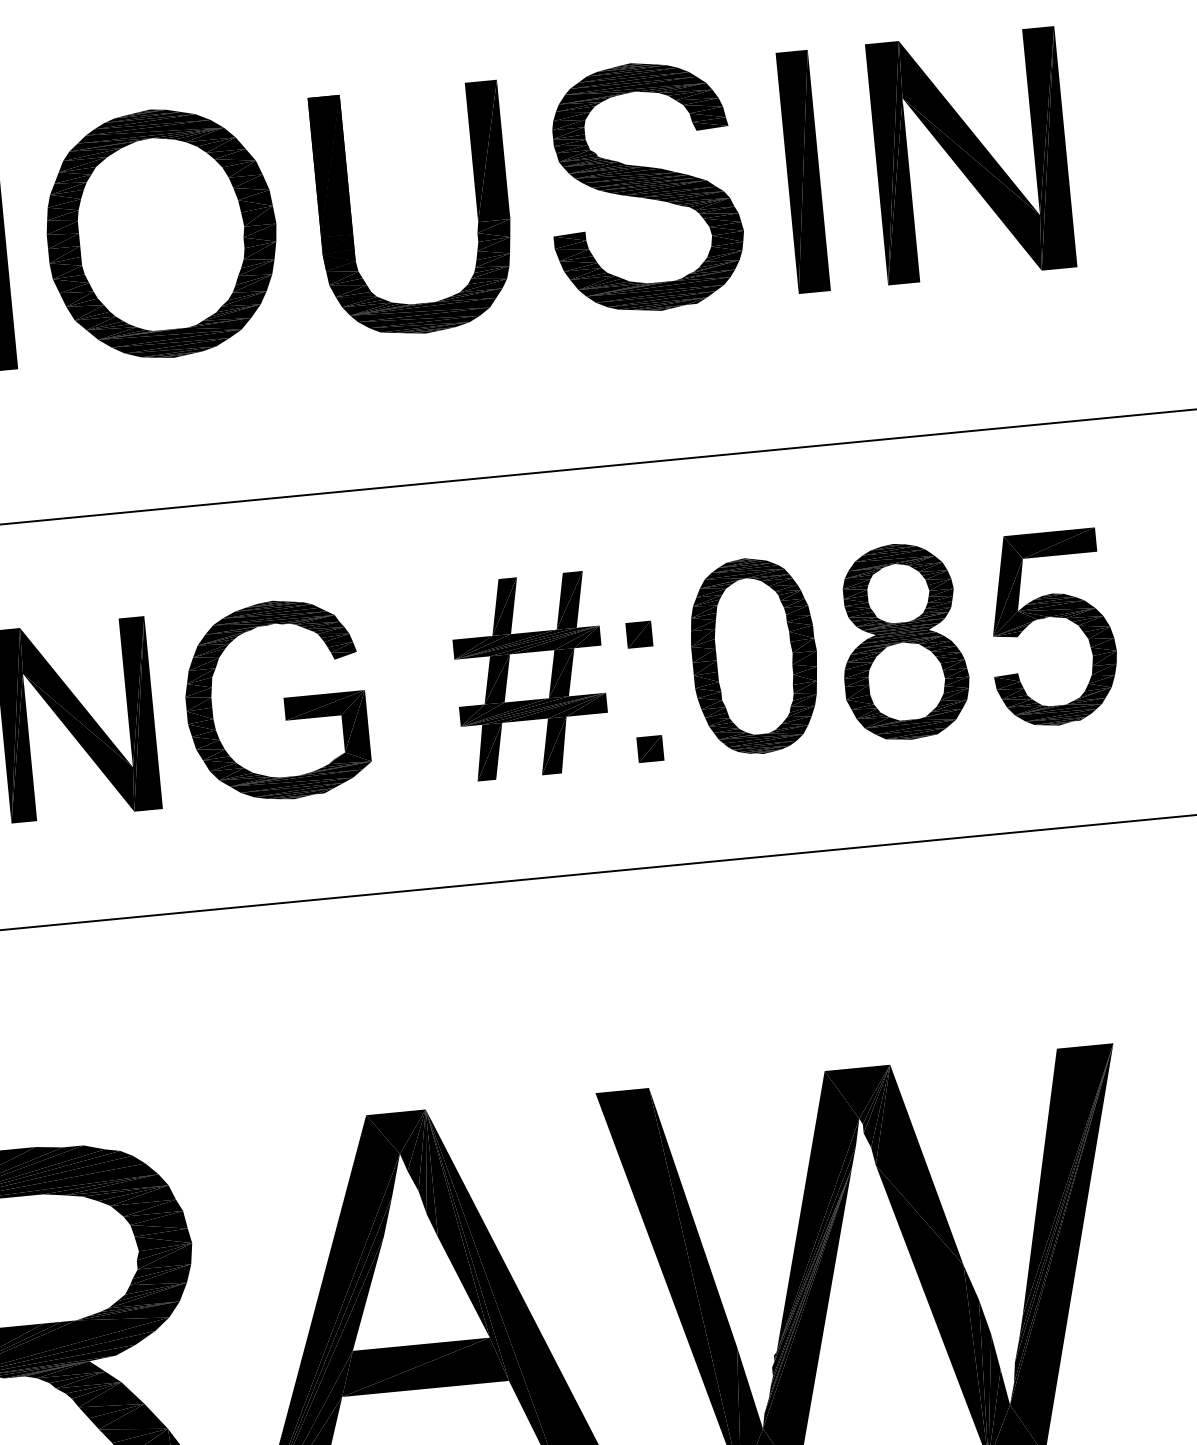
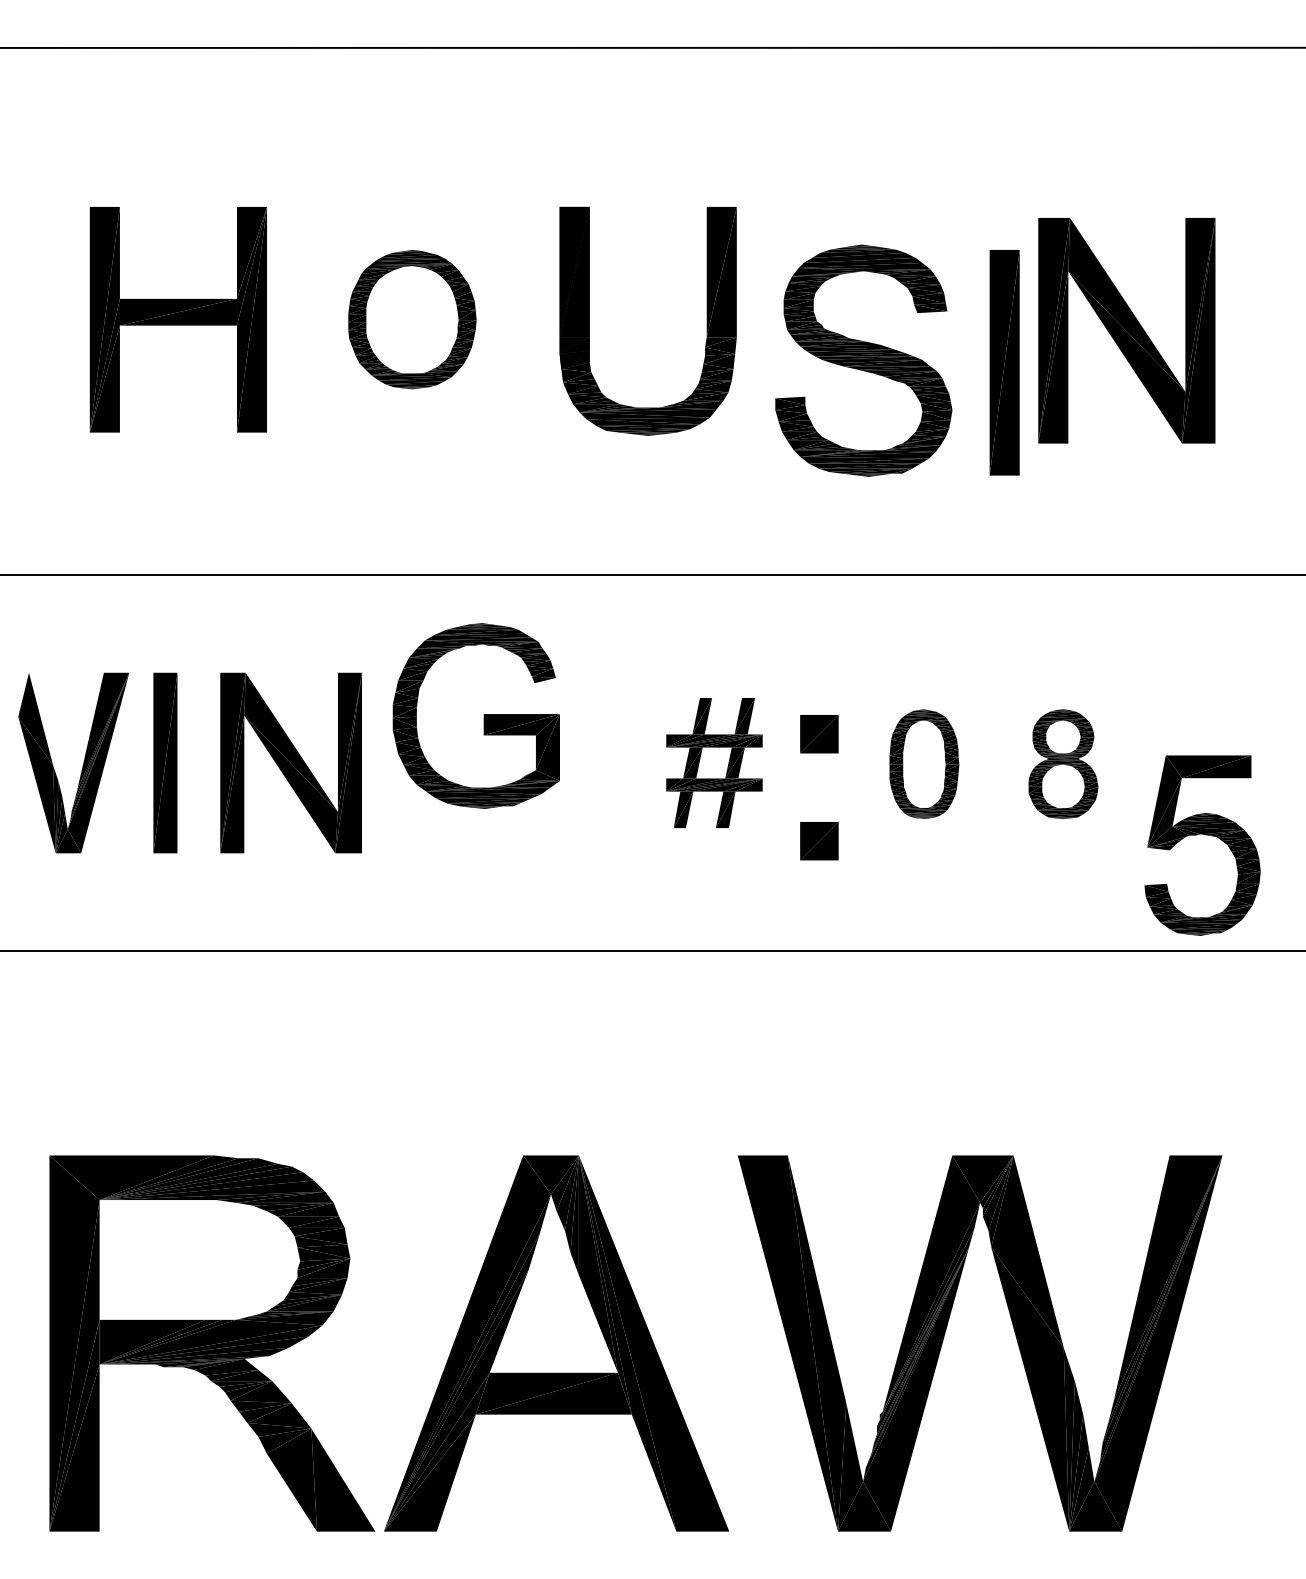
part: (970, 155) -> (1126, 330), moved
part: (803, 171) -> (1004, 362), moved
part: (643, 187) -> (863, 360), moved
part: (161, 233) -> (412, 319), size x0.6
part: (1054, 617) -> (1205, 835), moved
part: (639, 634) -> (819, 734), size x1.6
part: (903, 640) -> (1063, 763), size x0.6
part: (754, 655) -> (924, 763), size x0.6
part: (530, 675) -> (714, 762), size x0.7
part: (283, 699) -> (483, 715), moved
part: (650, 749) -> (819, 841), size x1.6

